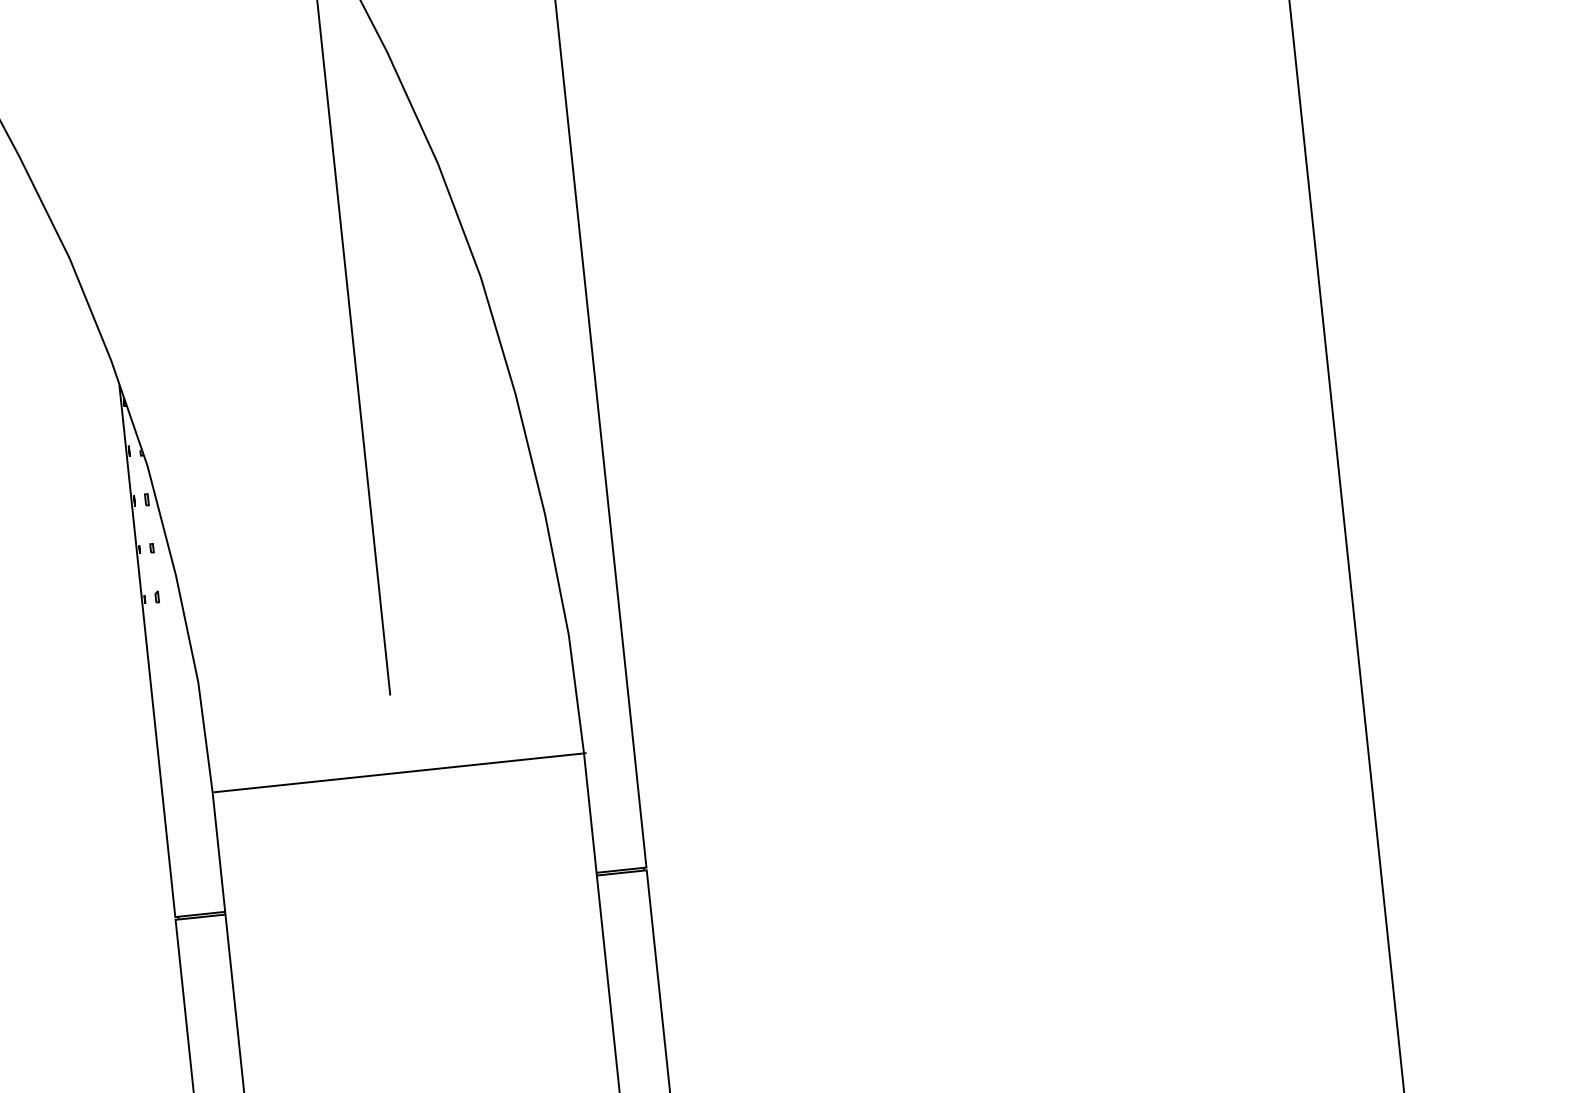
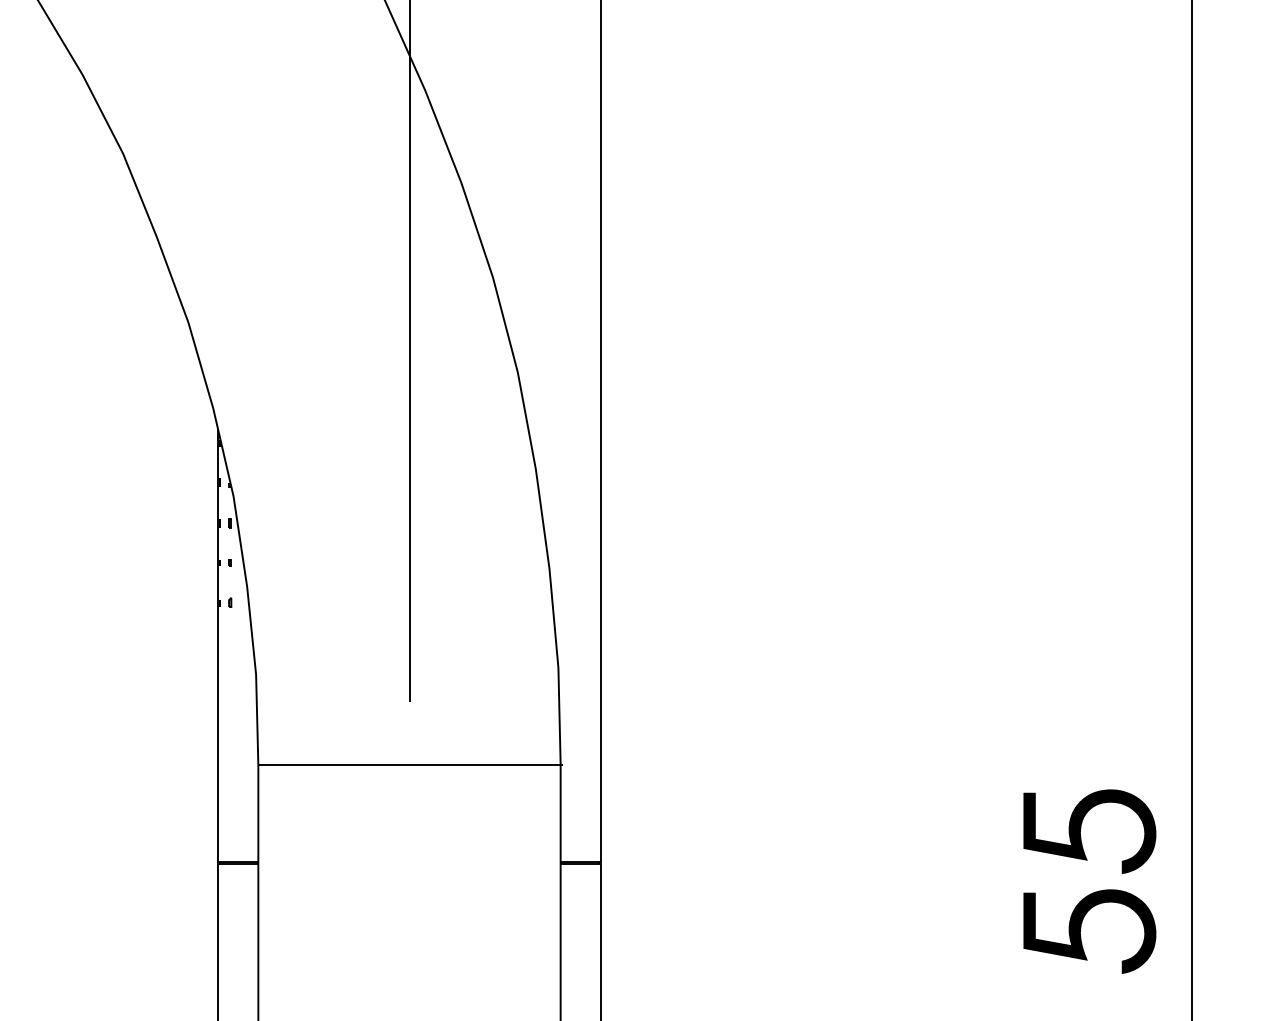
fill: (1242, 767) -> (1089, 831), added
part: (1244, 887) -> (1081, 928), added

